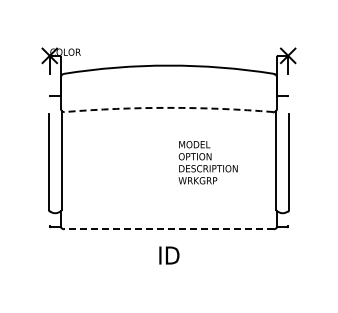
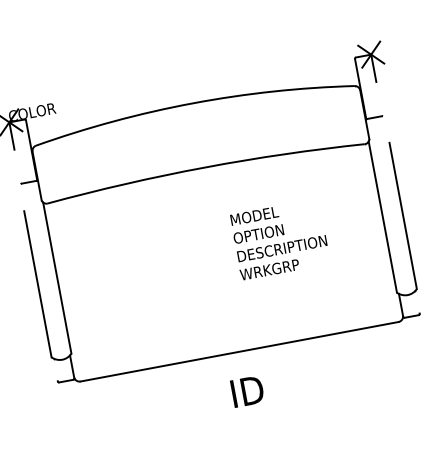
arc: (169, 107) -> (205, 166), dashed -> solid
line: (169, 229) -> (240, 351), dashed -> solid

